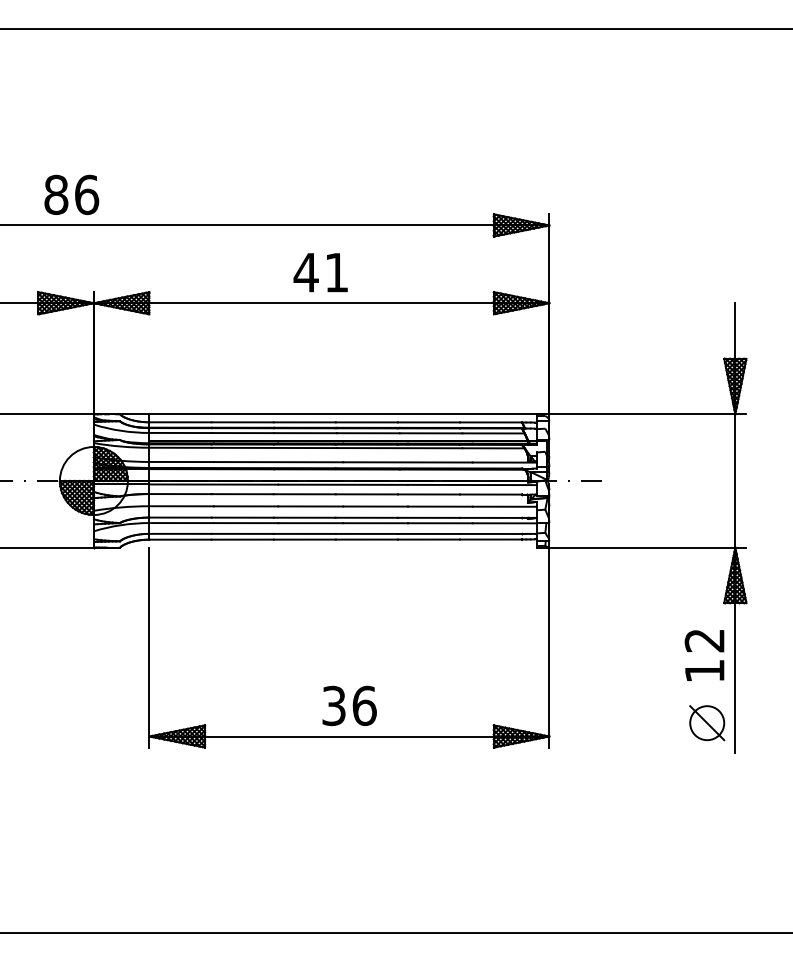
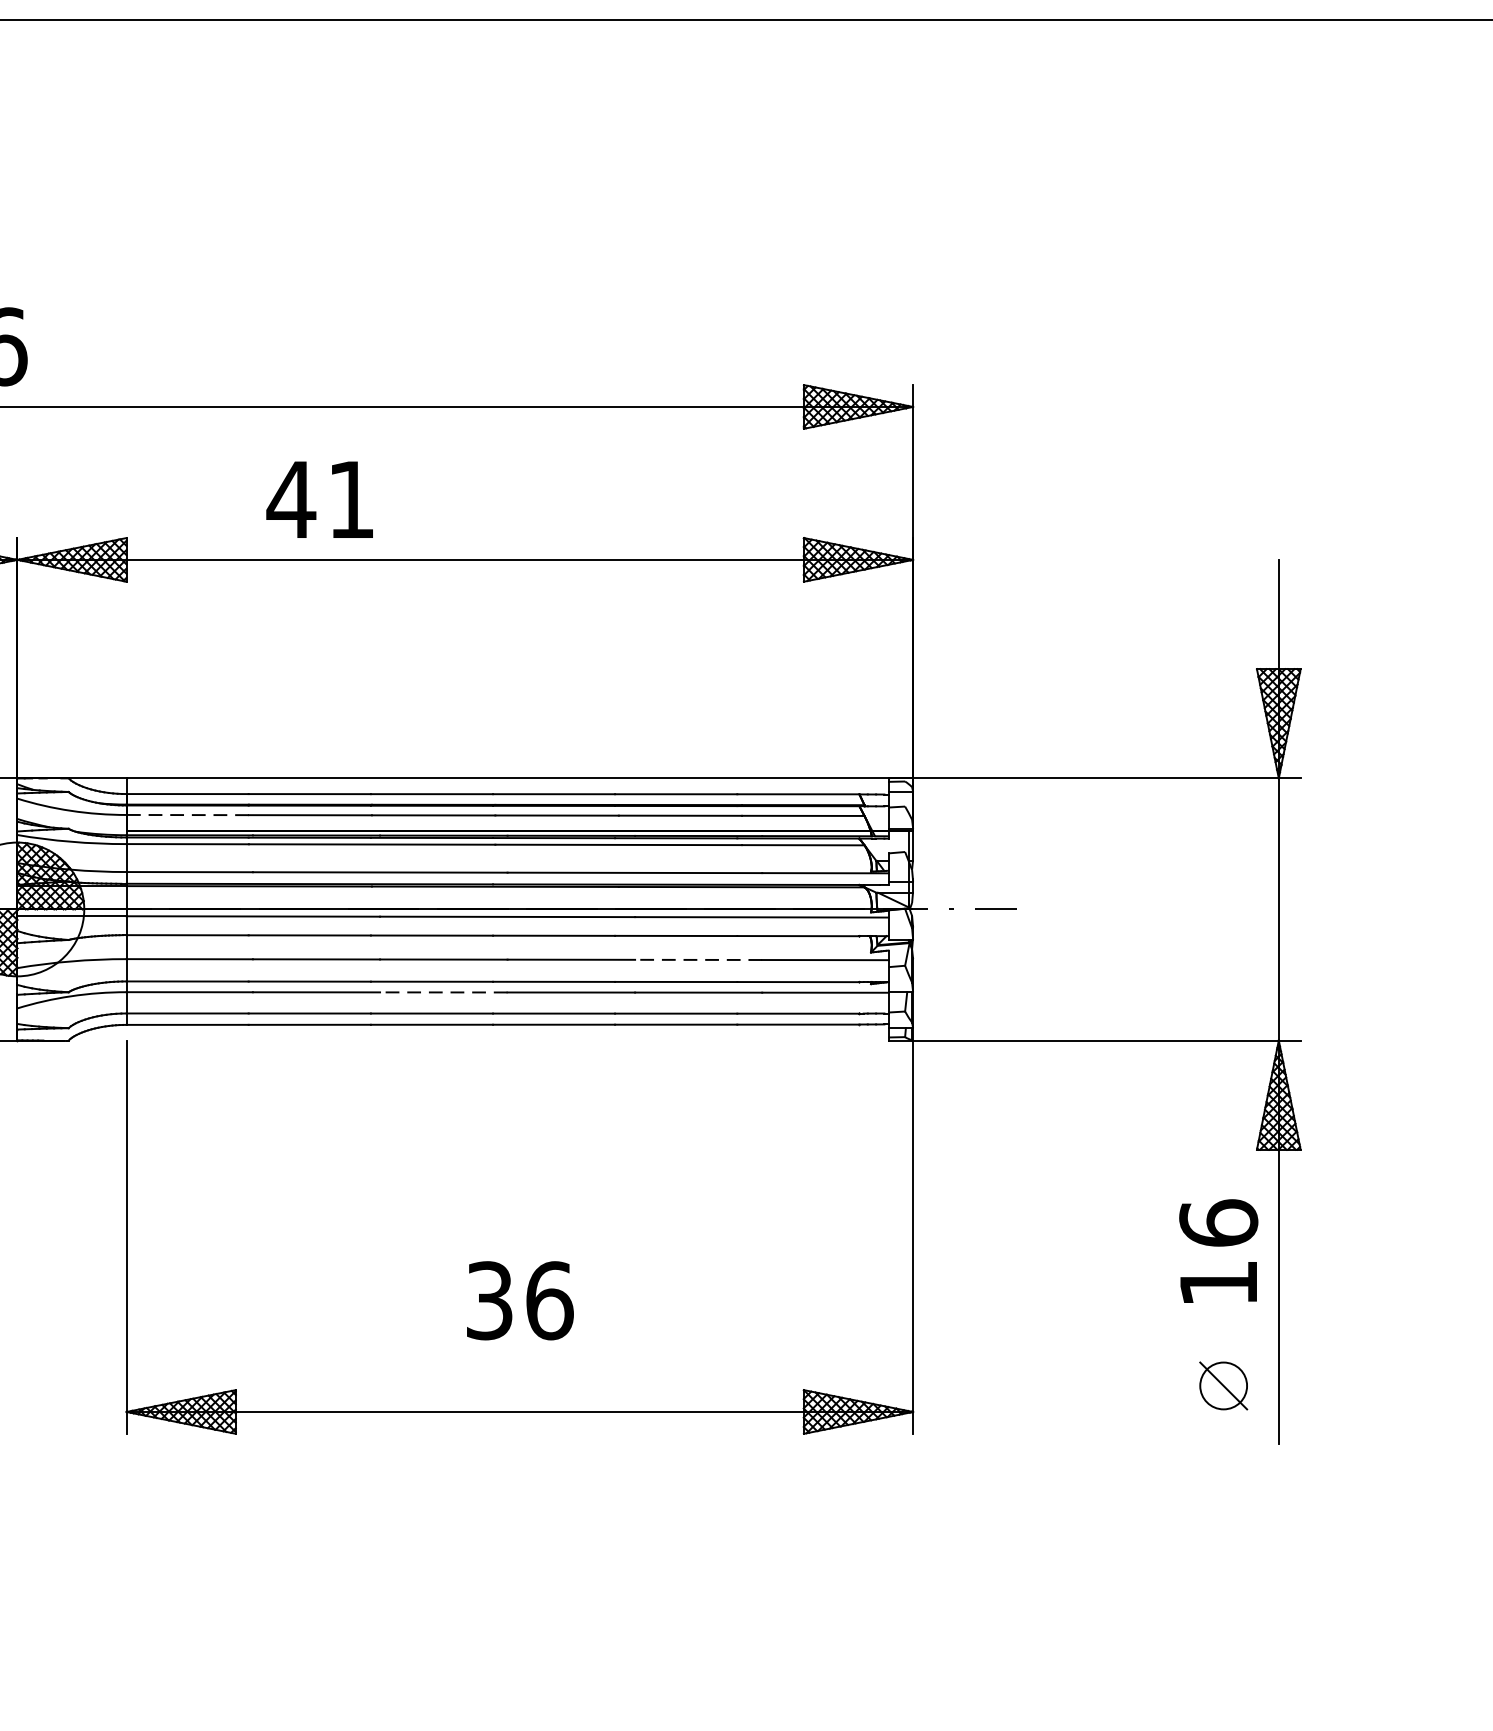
text: (320, 272) -> (319, 499), moved
line: (180, 432) -> (187, 814), solid -> dashed
line: (439, 506) -> (696, 959), solid -> dashed
line: (310, 523) -> (443, 993), solid -> dashed
text: (704, 640) -> (1218, 1223), 12 -> 16
text: (349, 705) -> (519, 1299), moved
part: (707, 723) -> (1224, 1386), size x0.7

